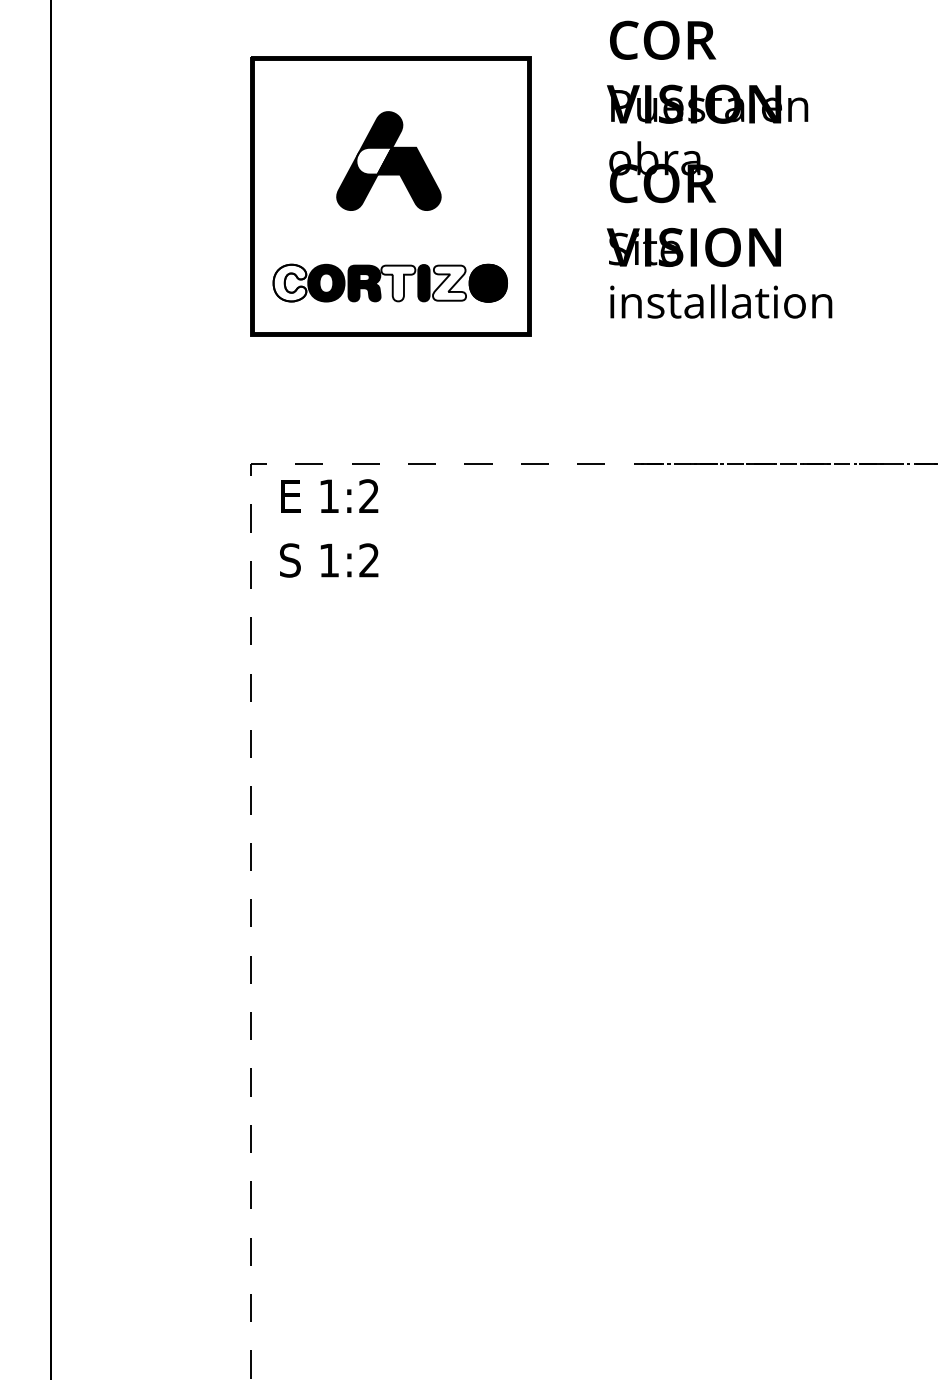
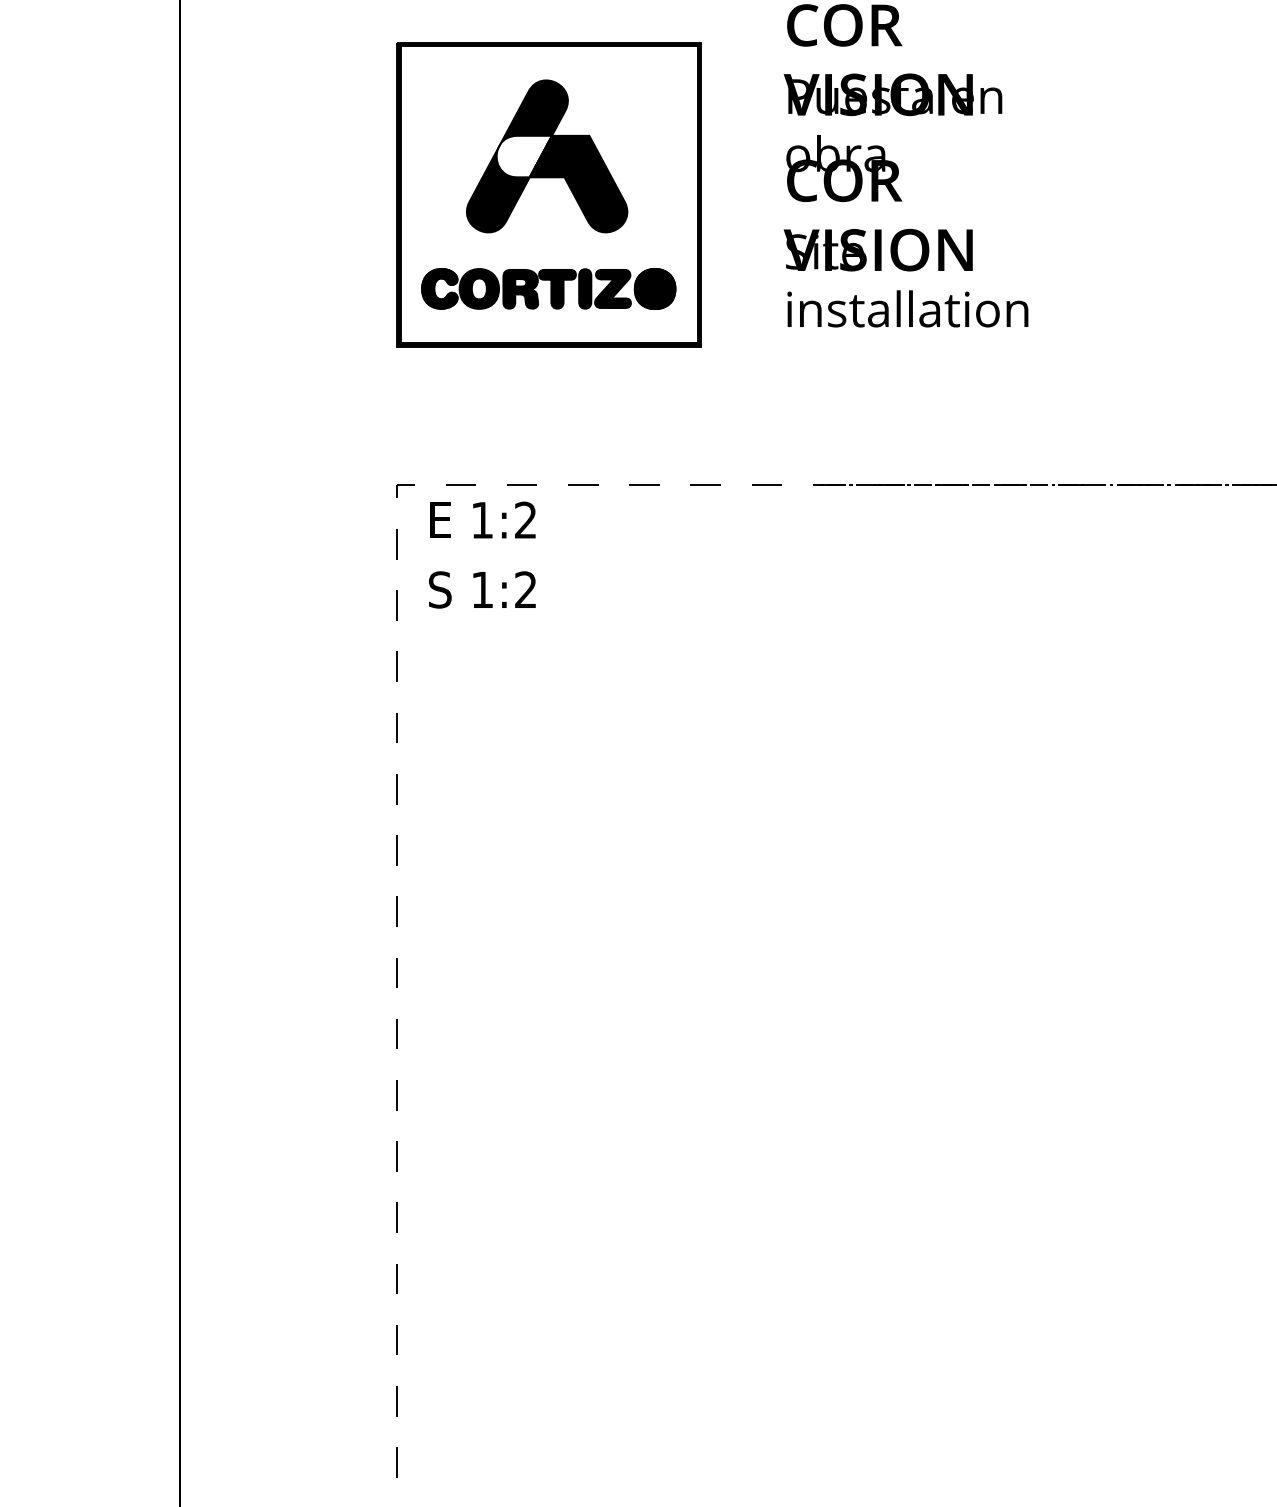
part: (389, 161) -> (547, 156), size x1.43
fill: (289, 282) -> (439, 288), added
fill: (398, 282) -> (557, 288), added
fill: (449, 282) -> (612, 288), added

